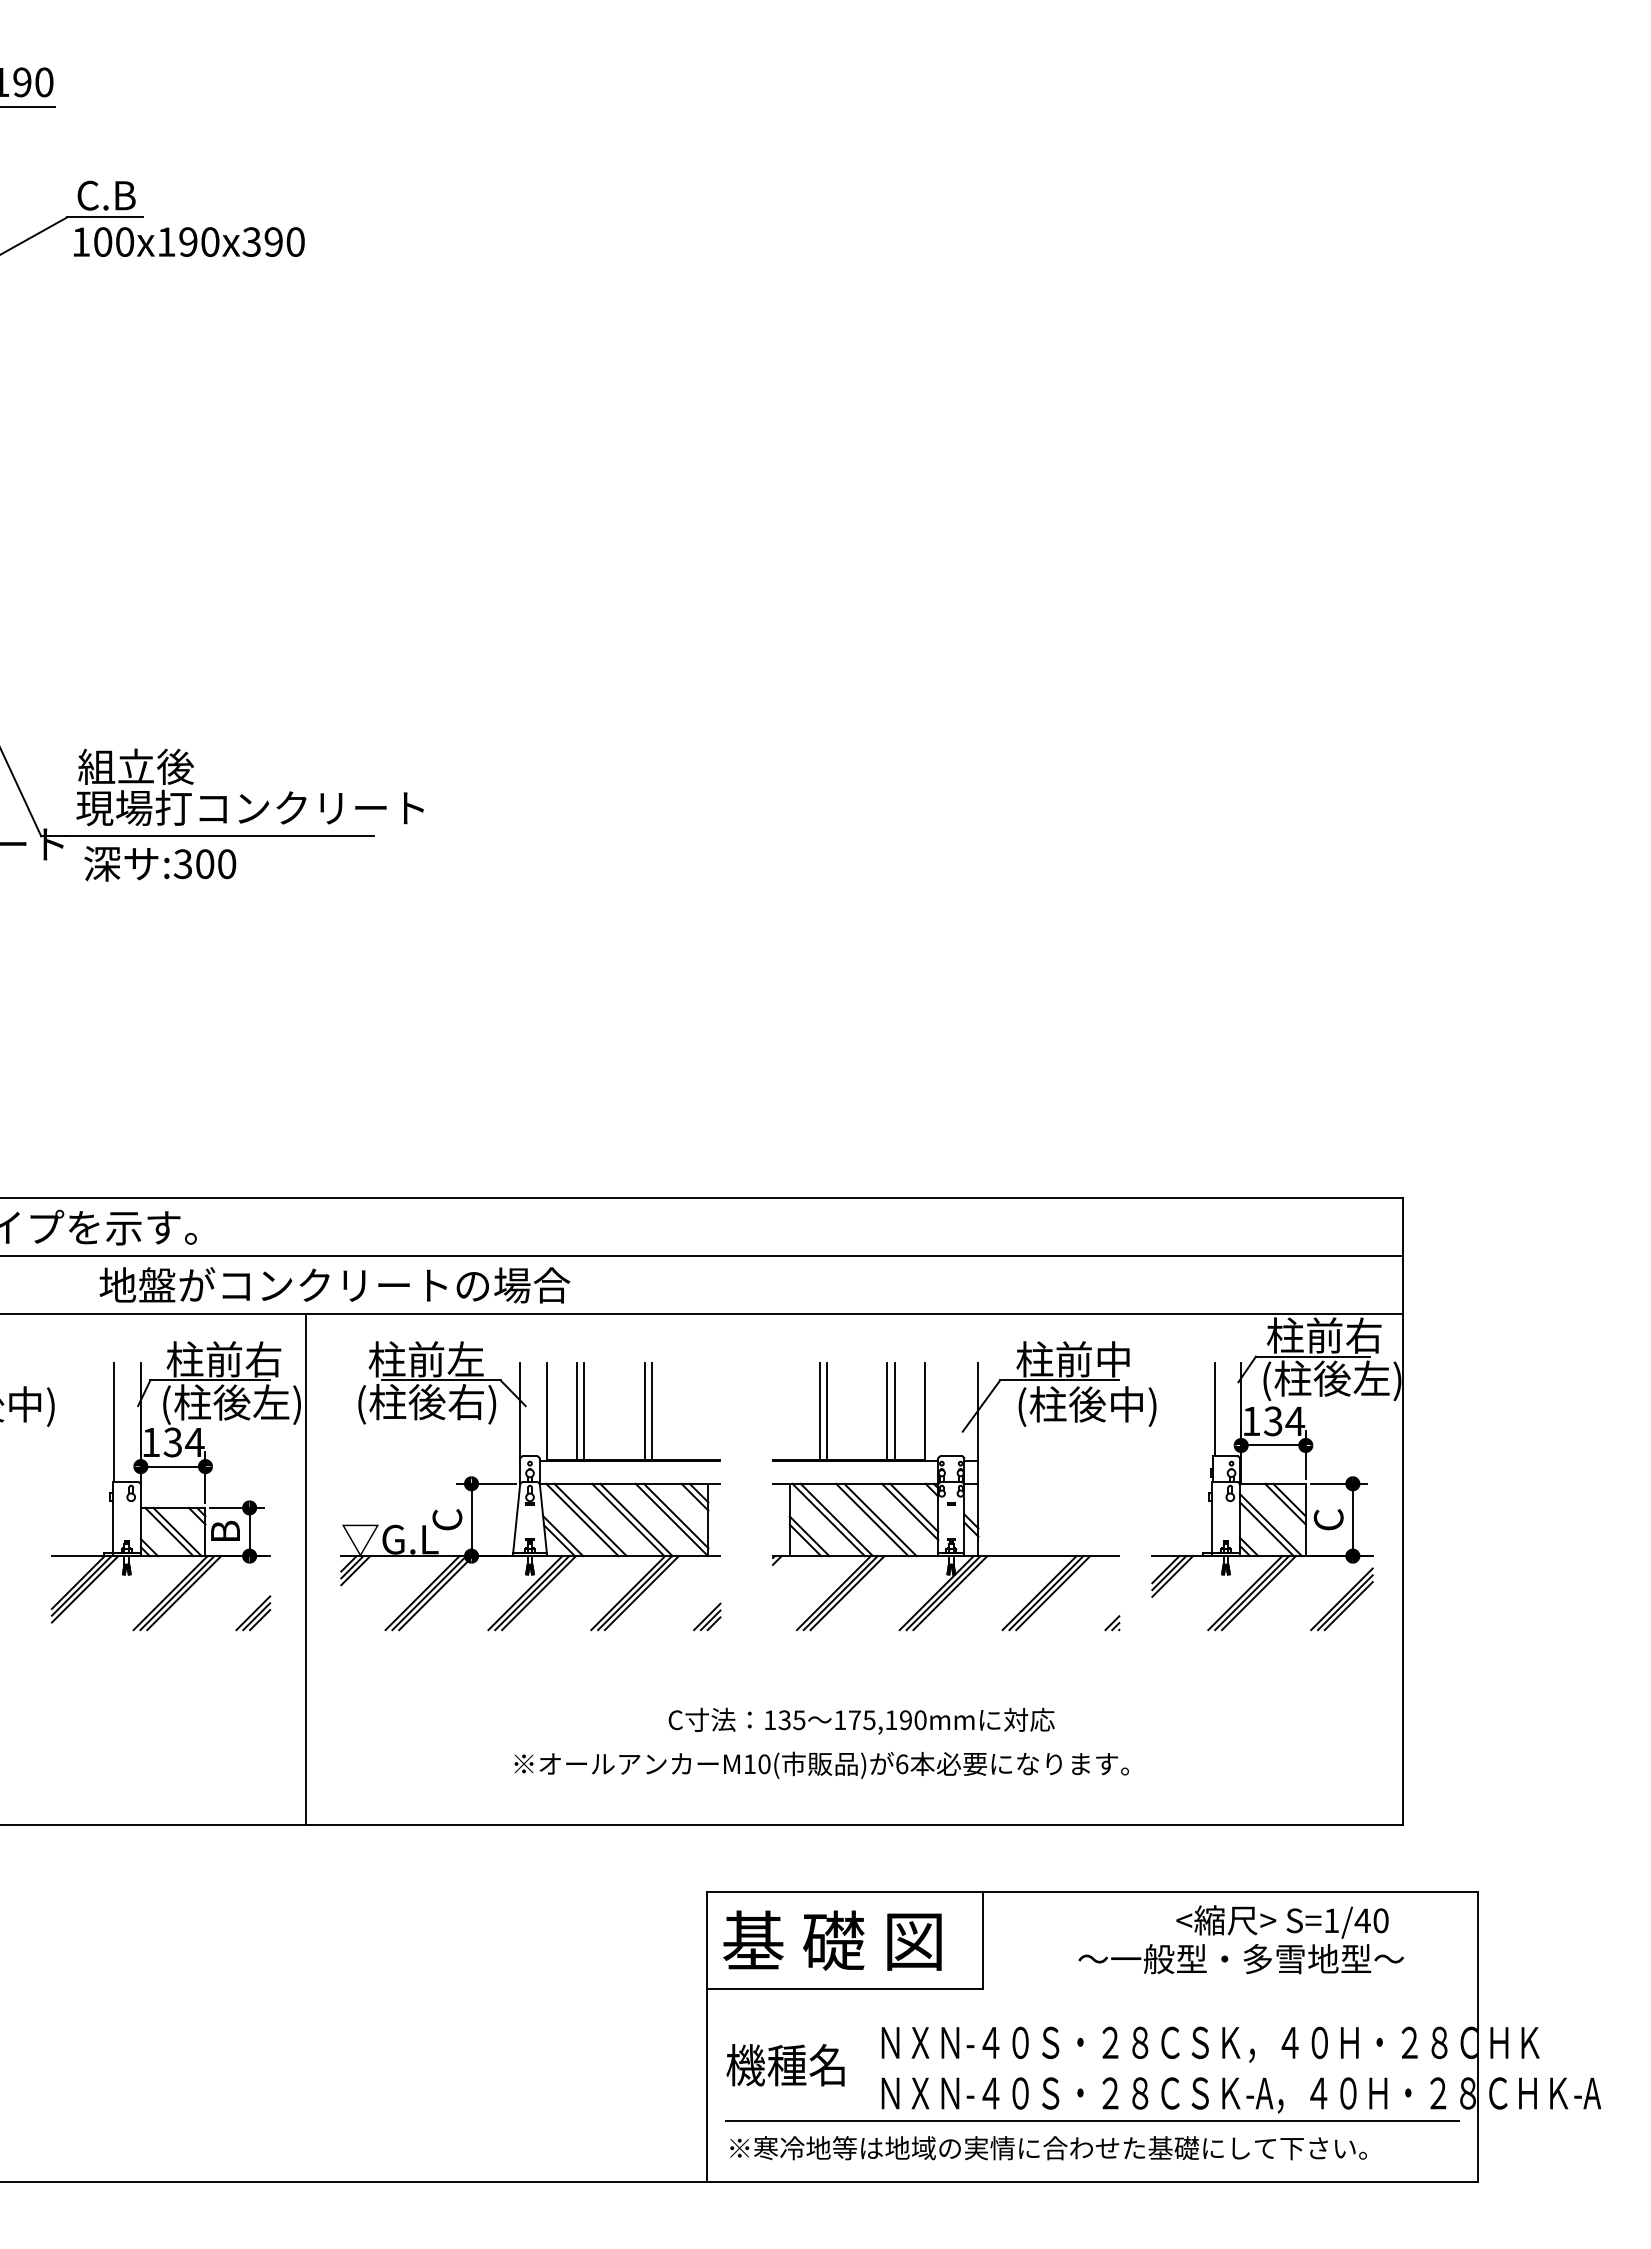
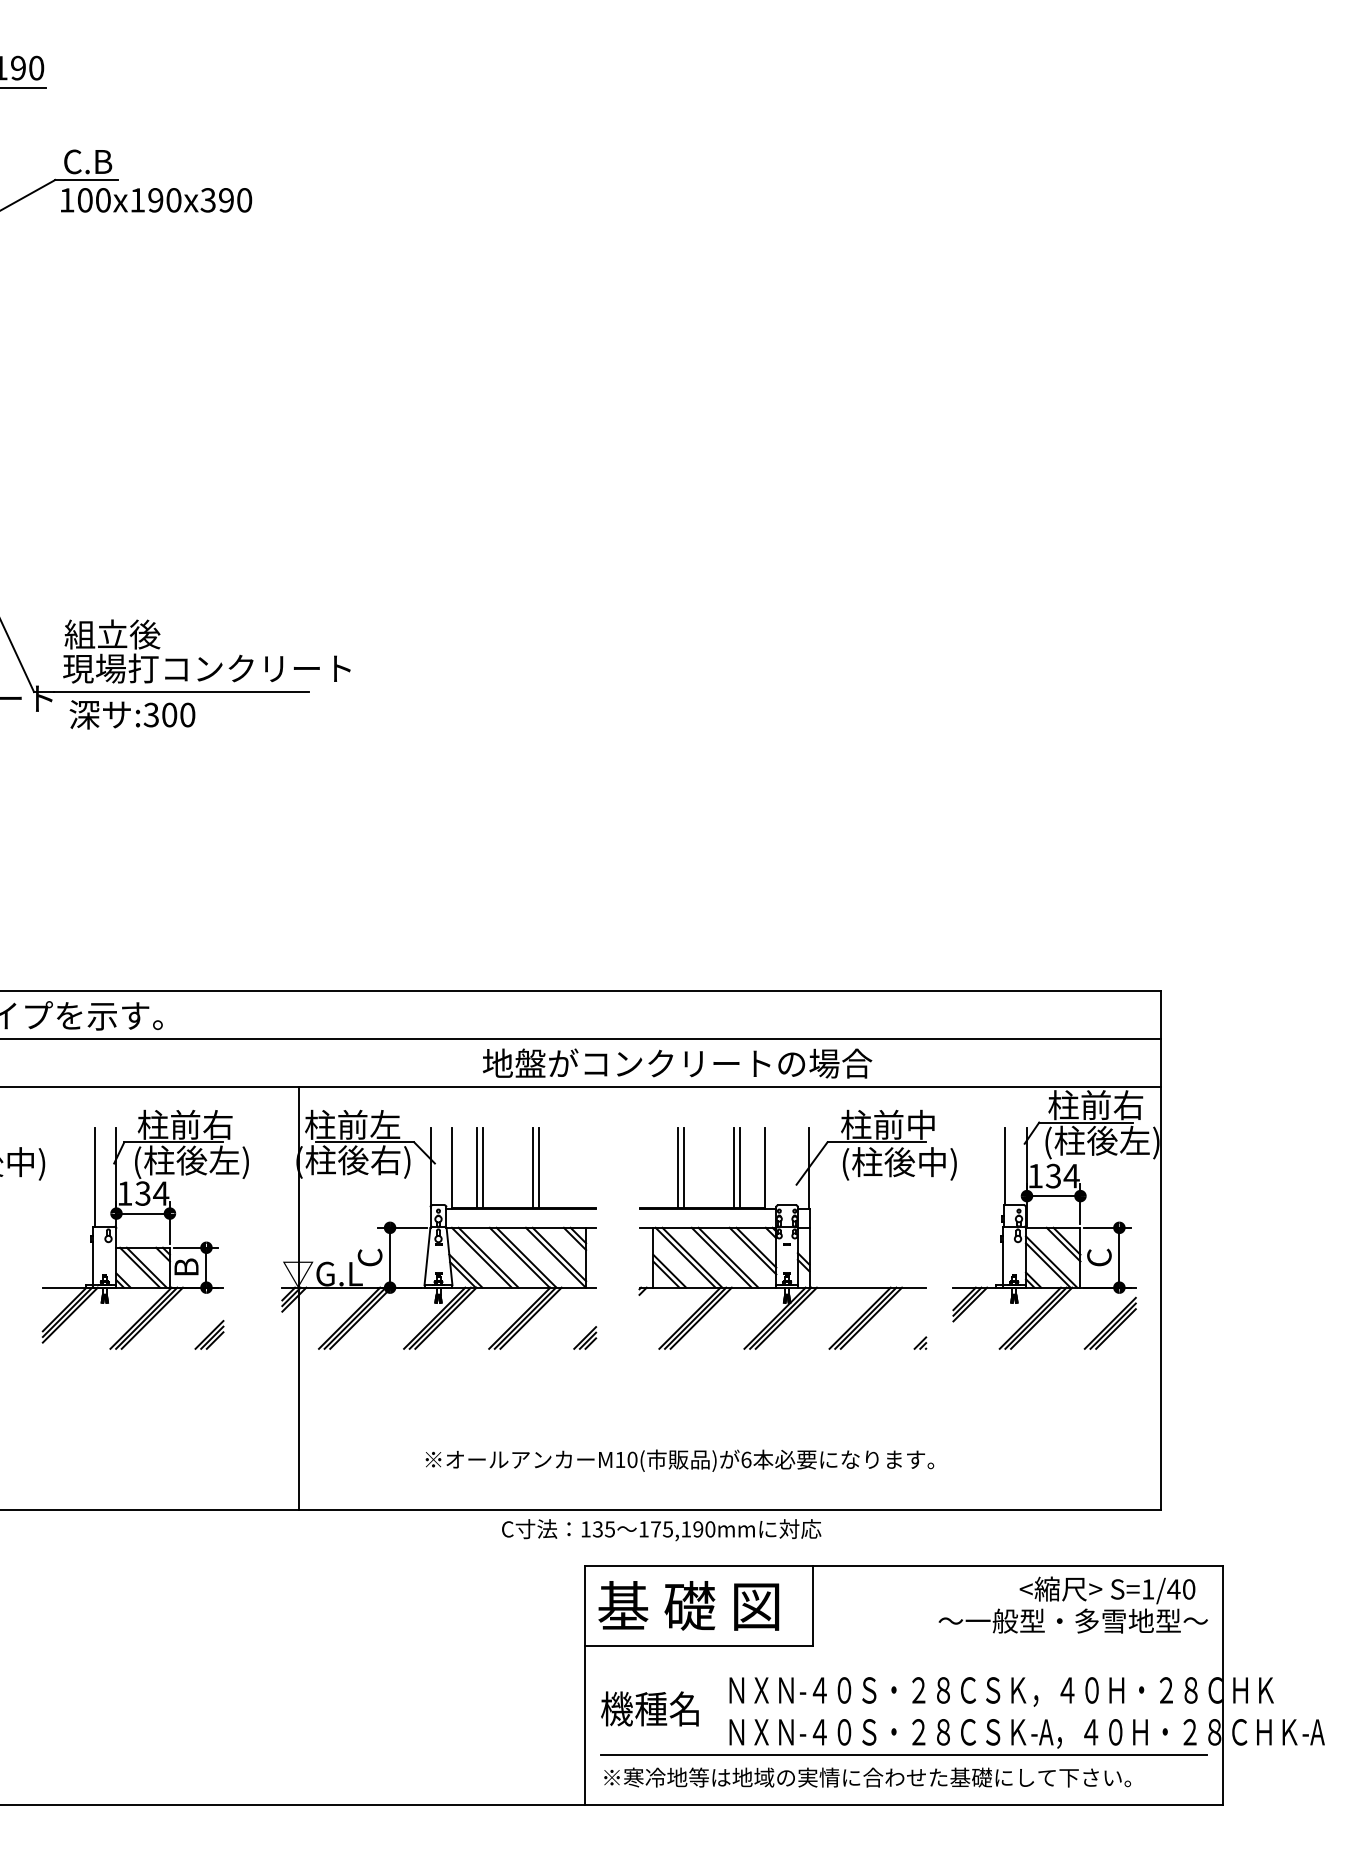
text: (334, 1285) -> (677, 1063), moved
line: (305, 1569) -> (298, 1298), moved
text: (861, 1720) -> (661, 1529), moved
text: (1240, 1939) -> (1072, 1604), moved

